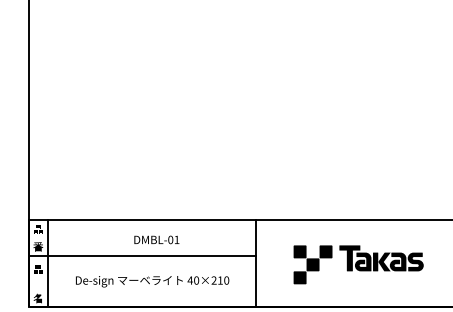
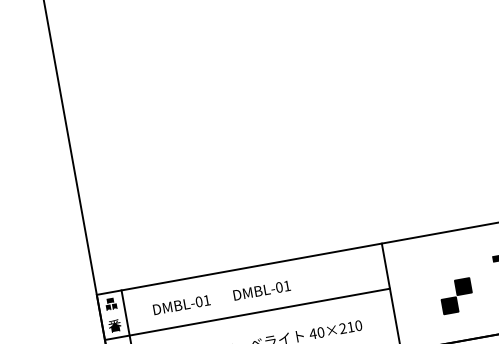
part: (92, 239) -> (181, 304), added
fill: (299, 251) -> (443, 272), removed
fill: (325, 251) -> (475, 267), removed

